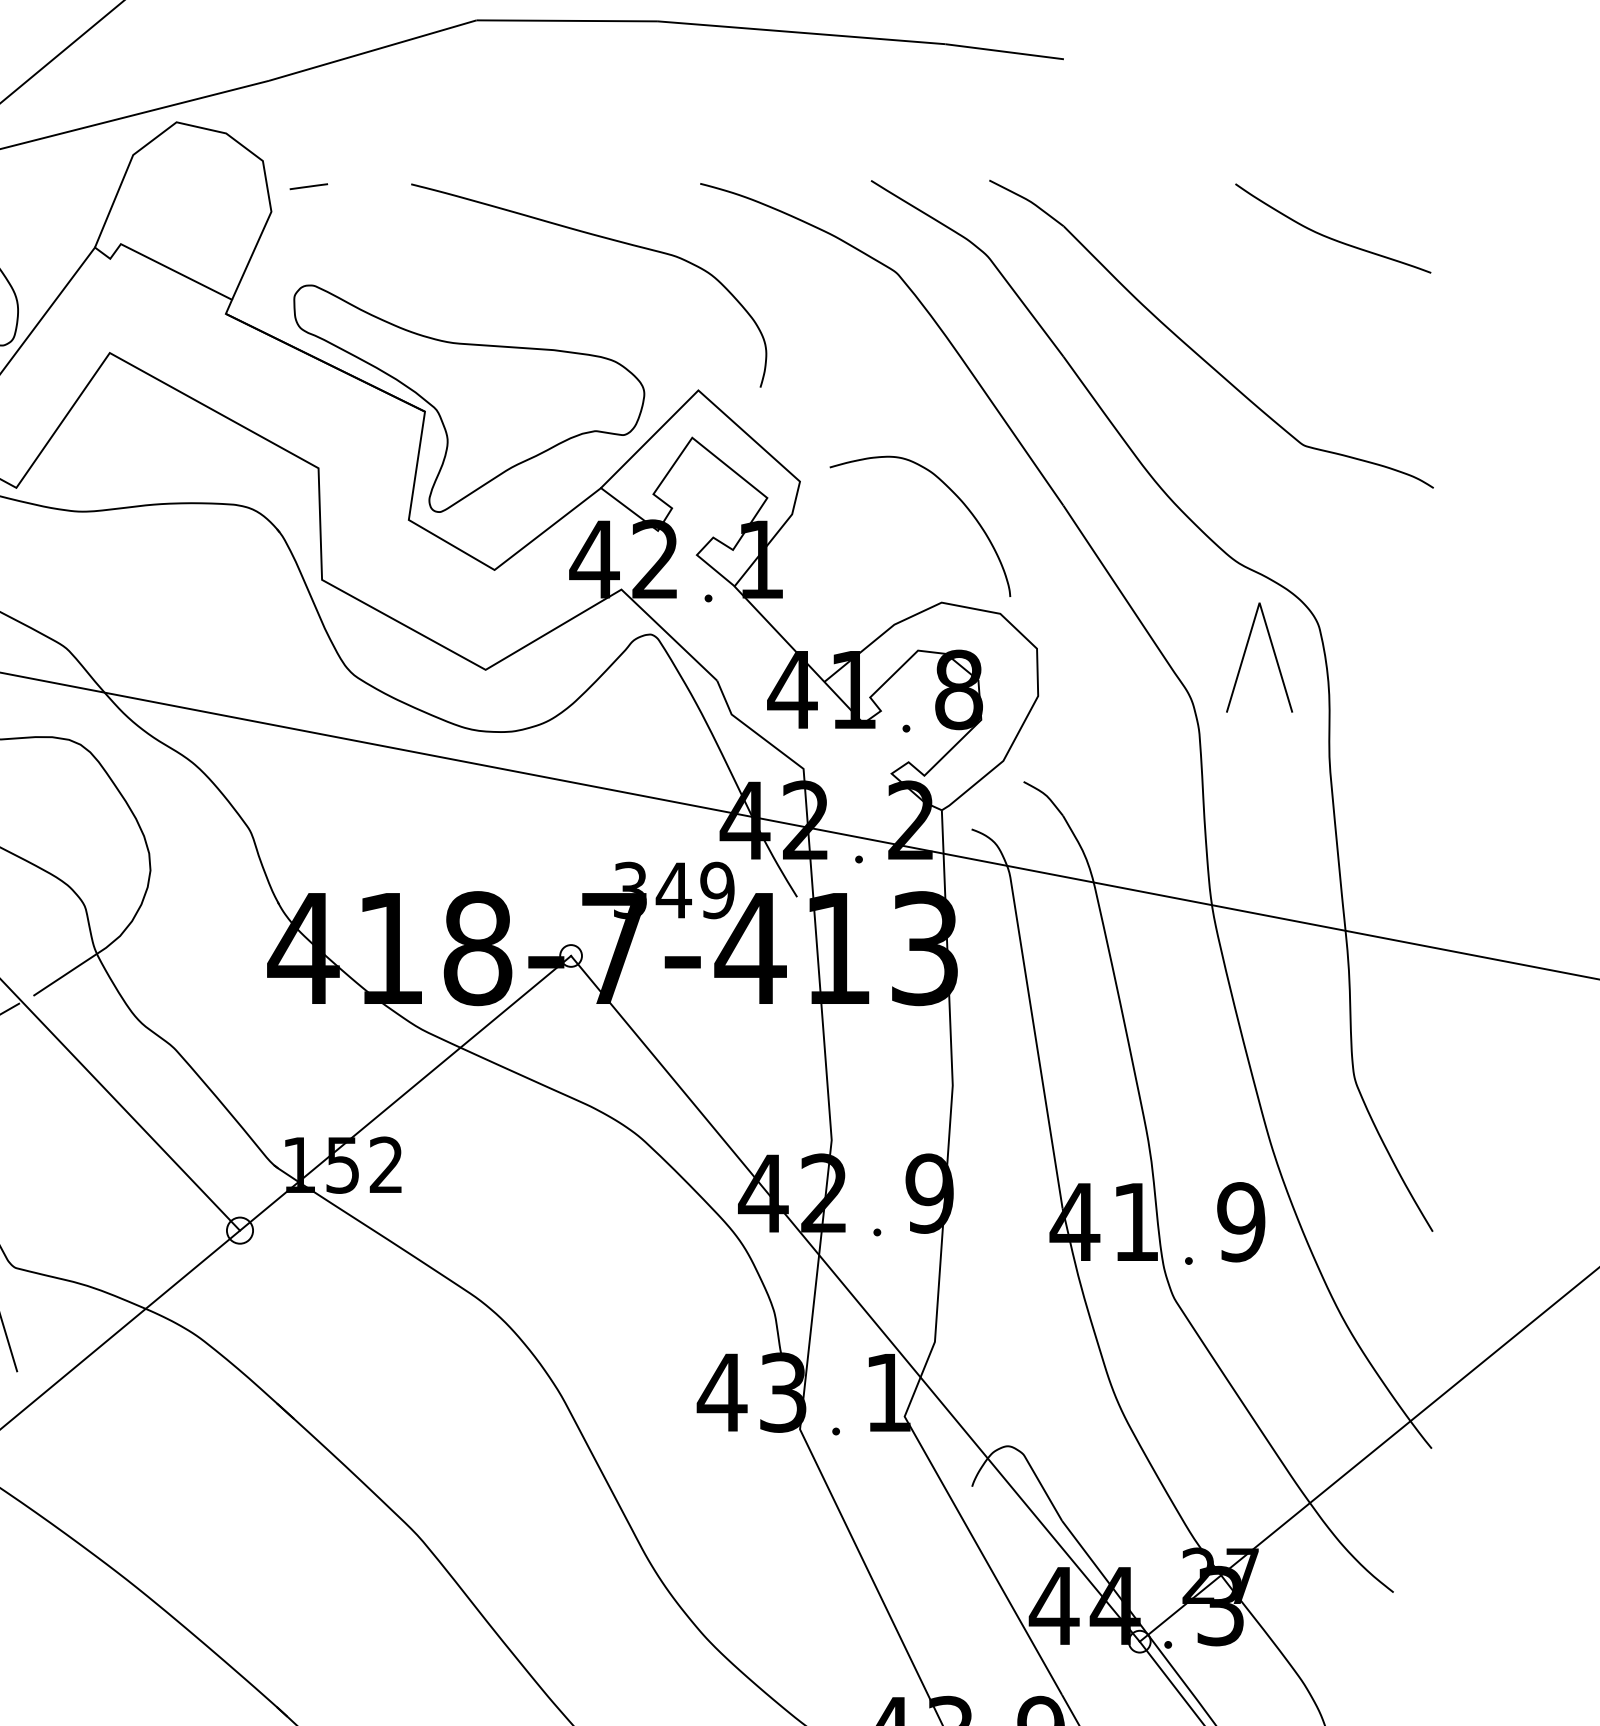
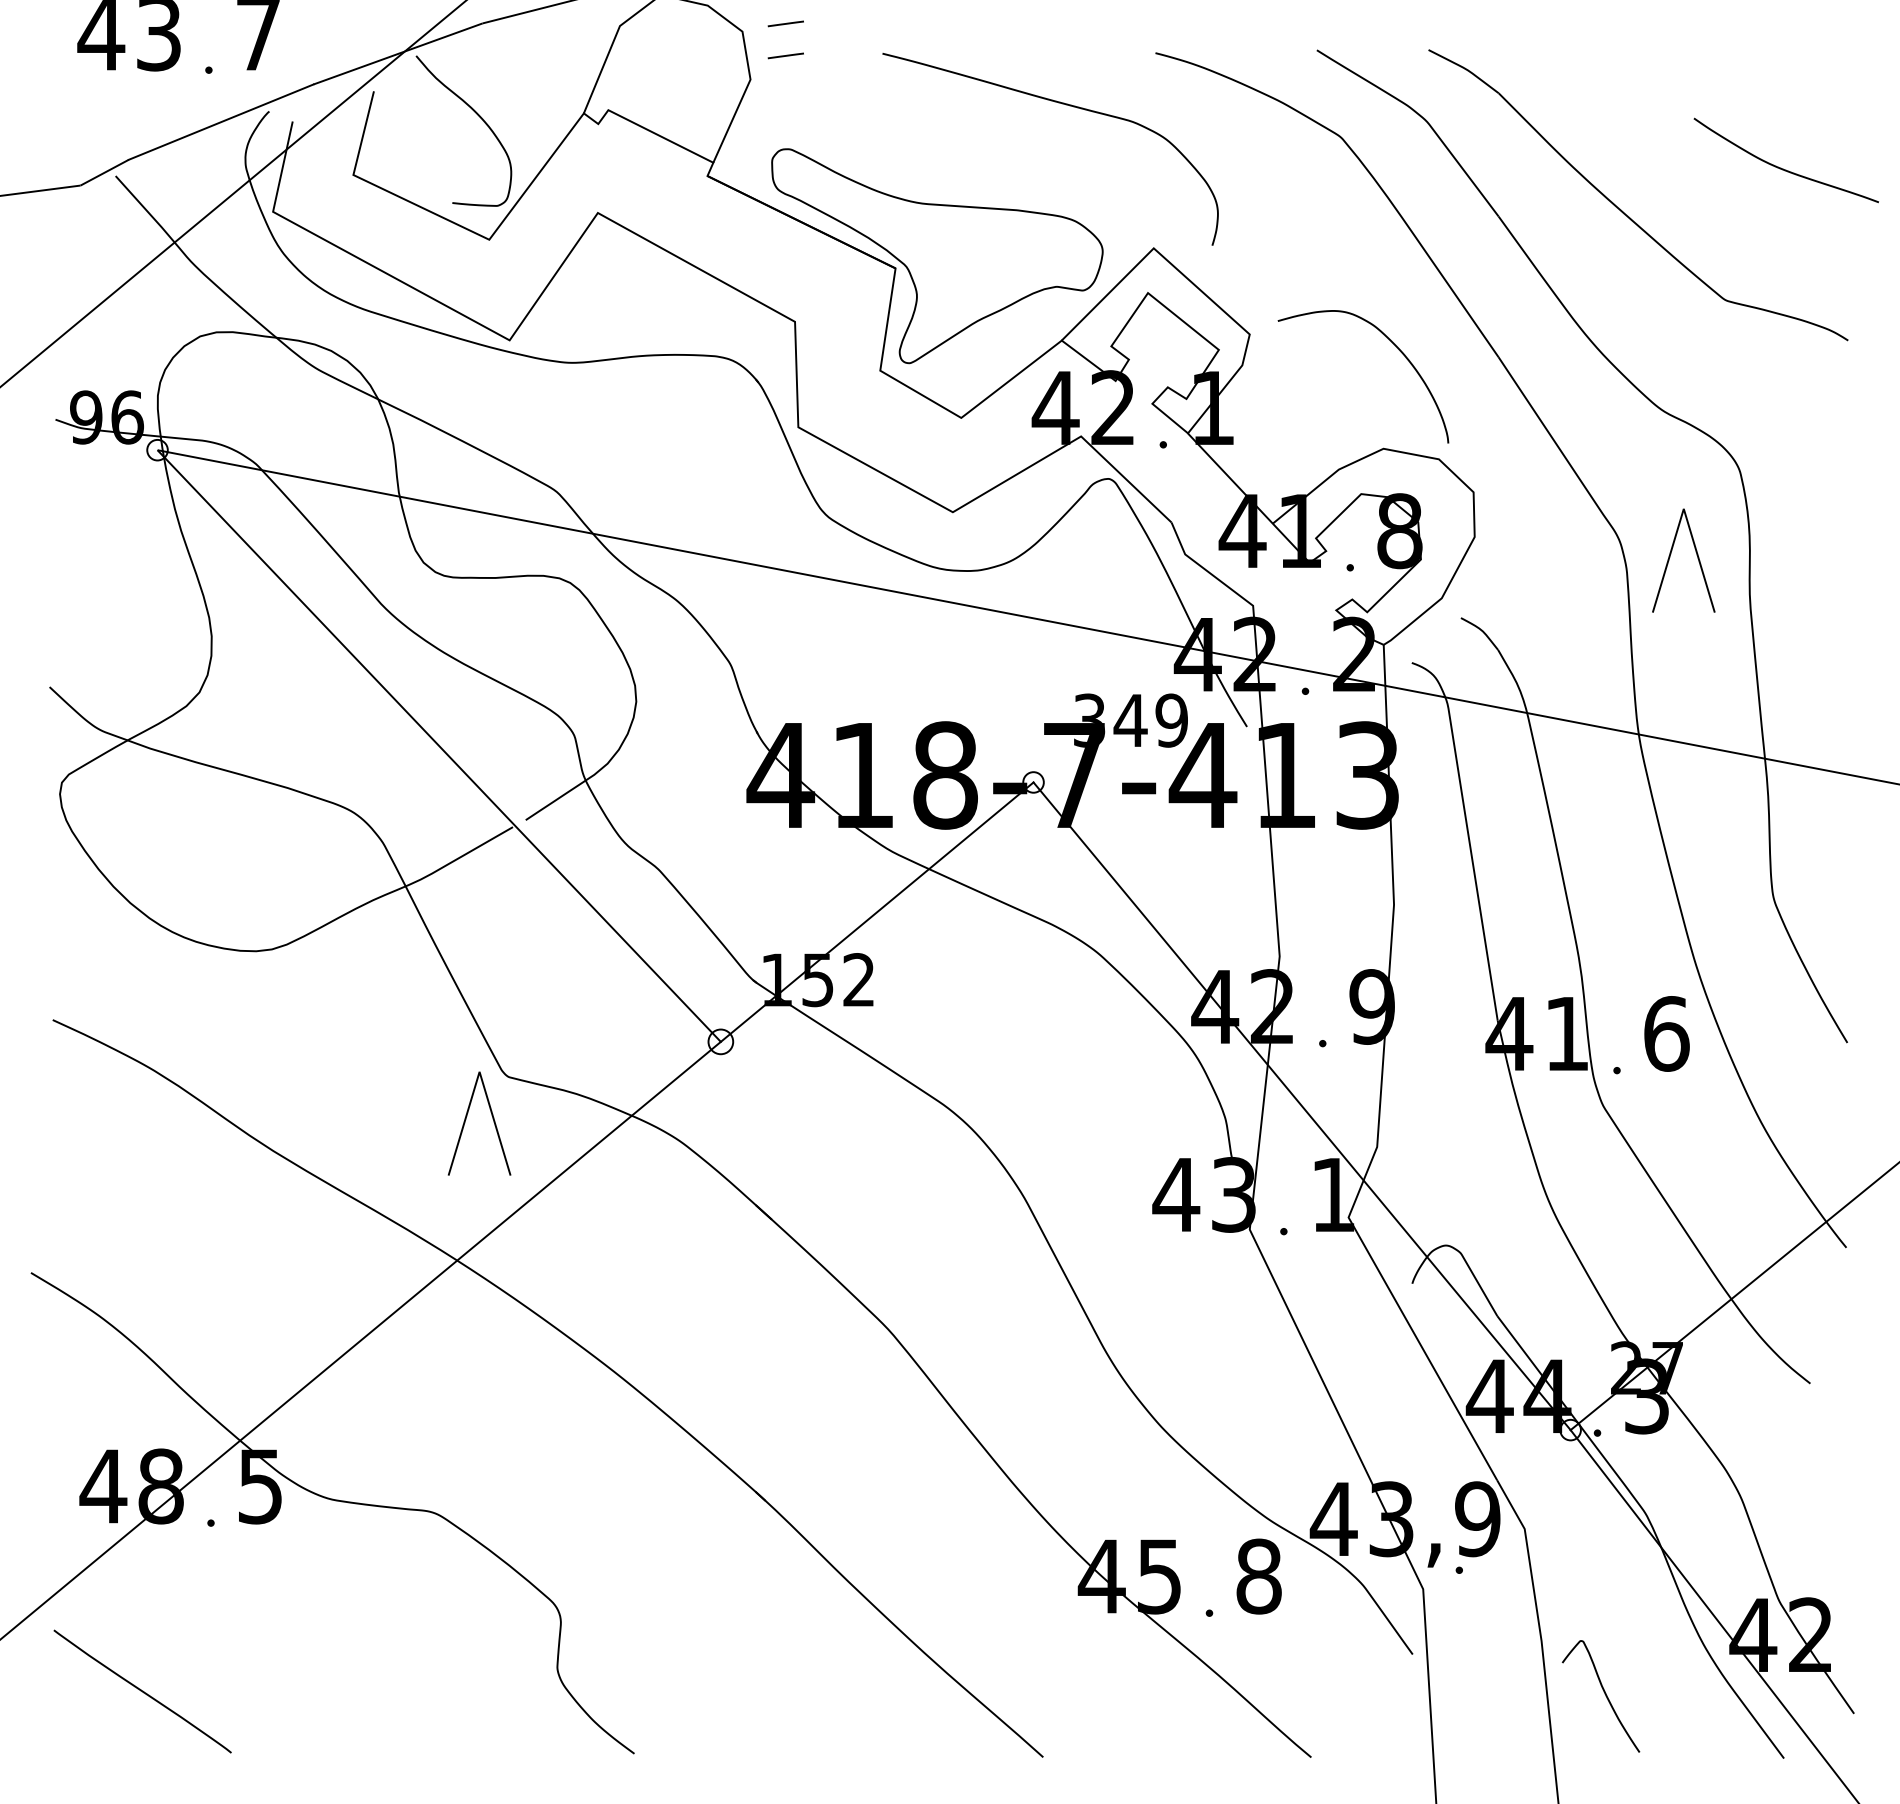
line: (308, 152) -> (785, 23), added
curve: (1328, 236) -> (1781, 167), moved
part: (1245, 654) -> (1670, 557), moved
text: (1241, 1221) -> (1666, 1033), 9 -> 6

